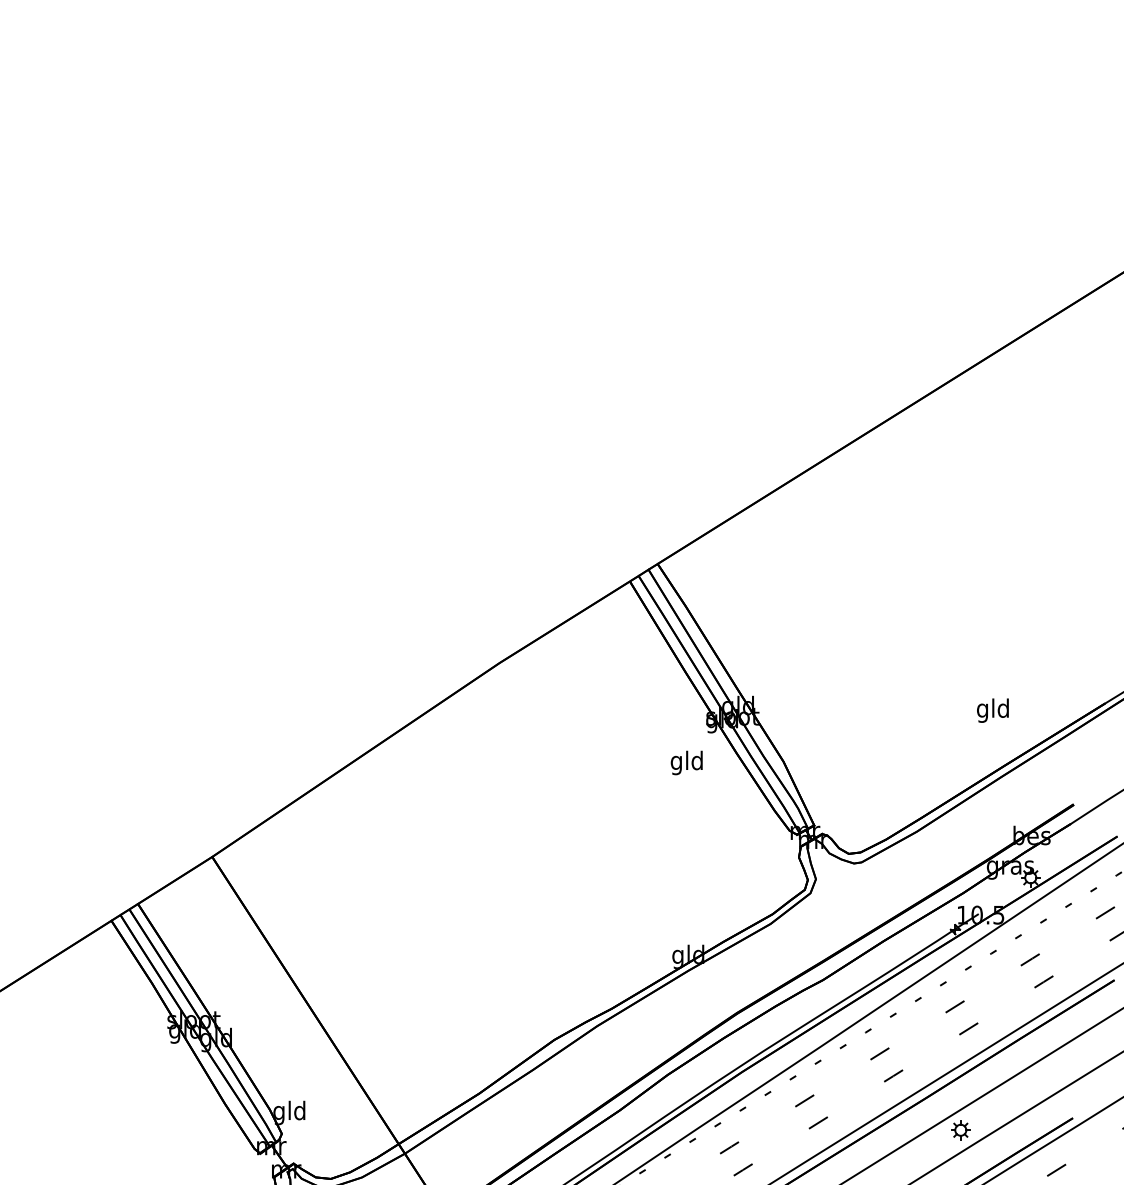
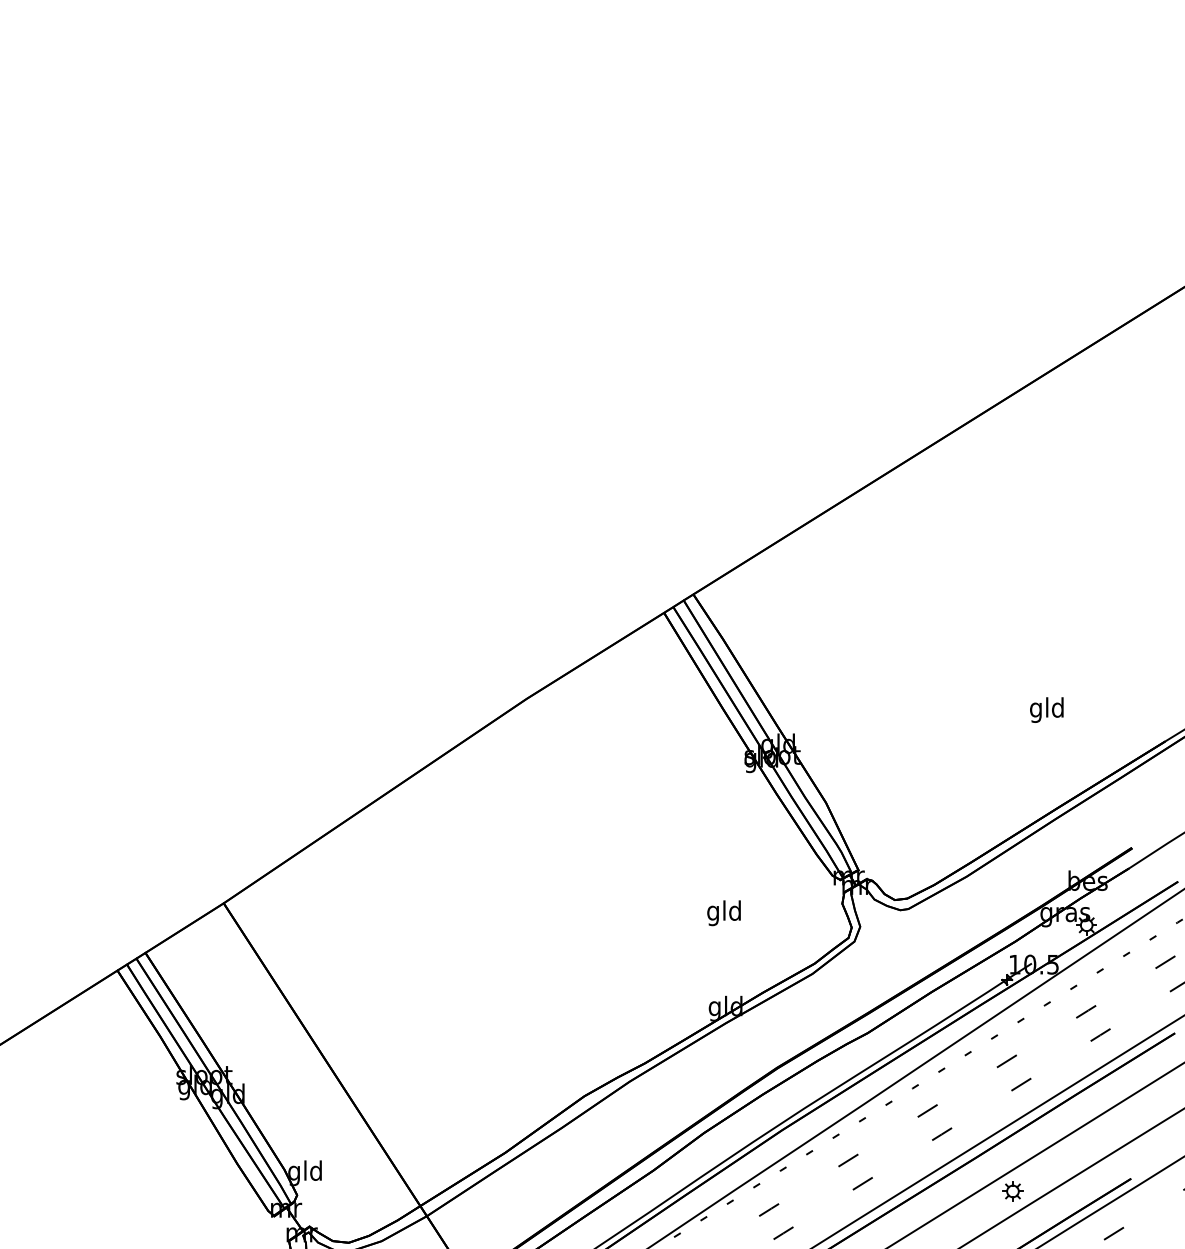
text: (992, 710) -> (1046, 709), moved
text: (686, 763) -> (723, 913), moved

